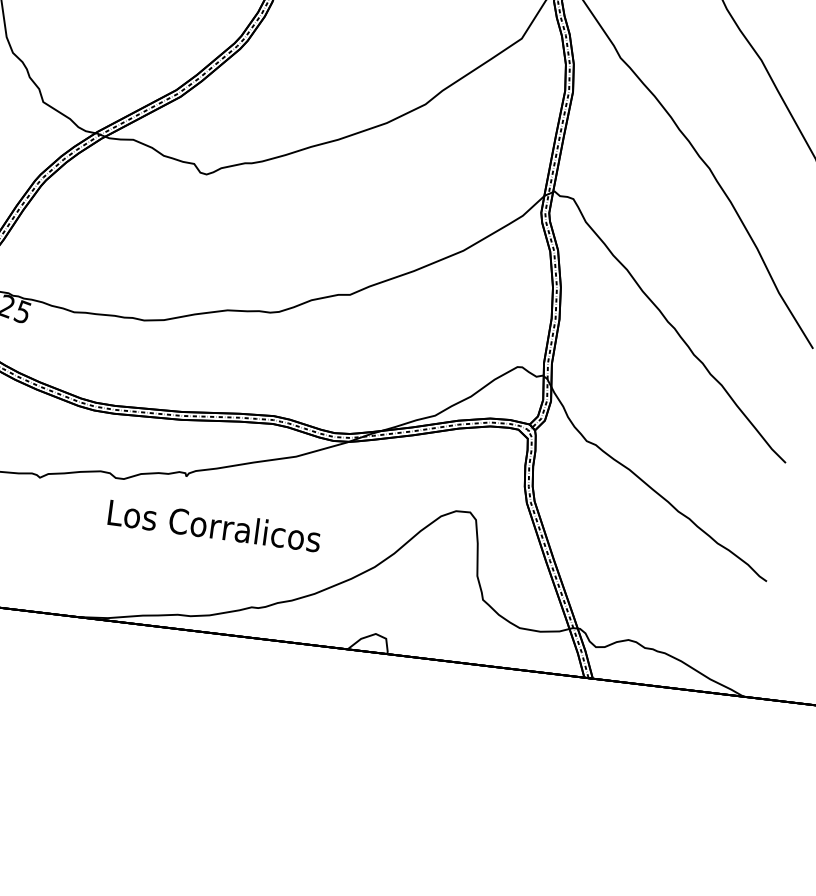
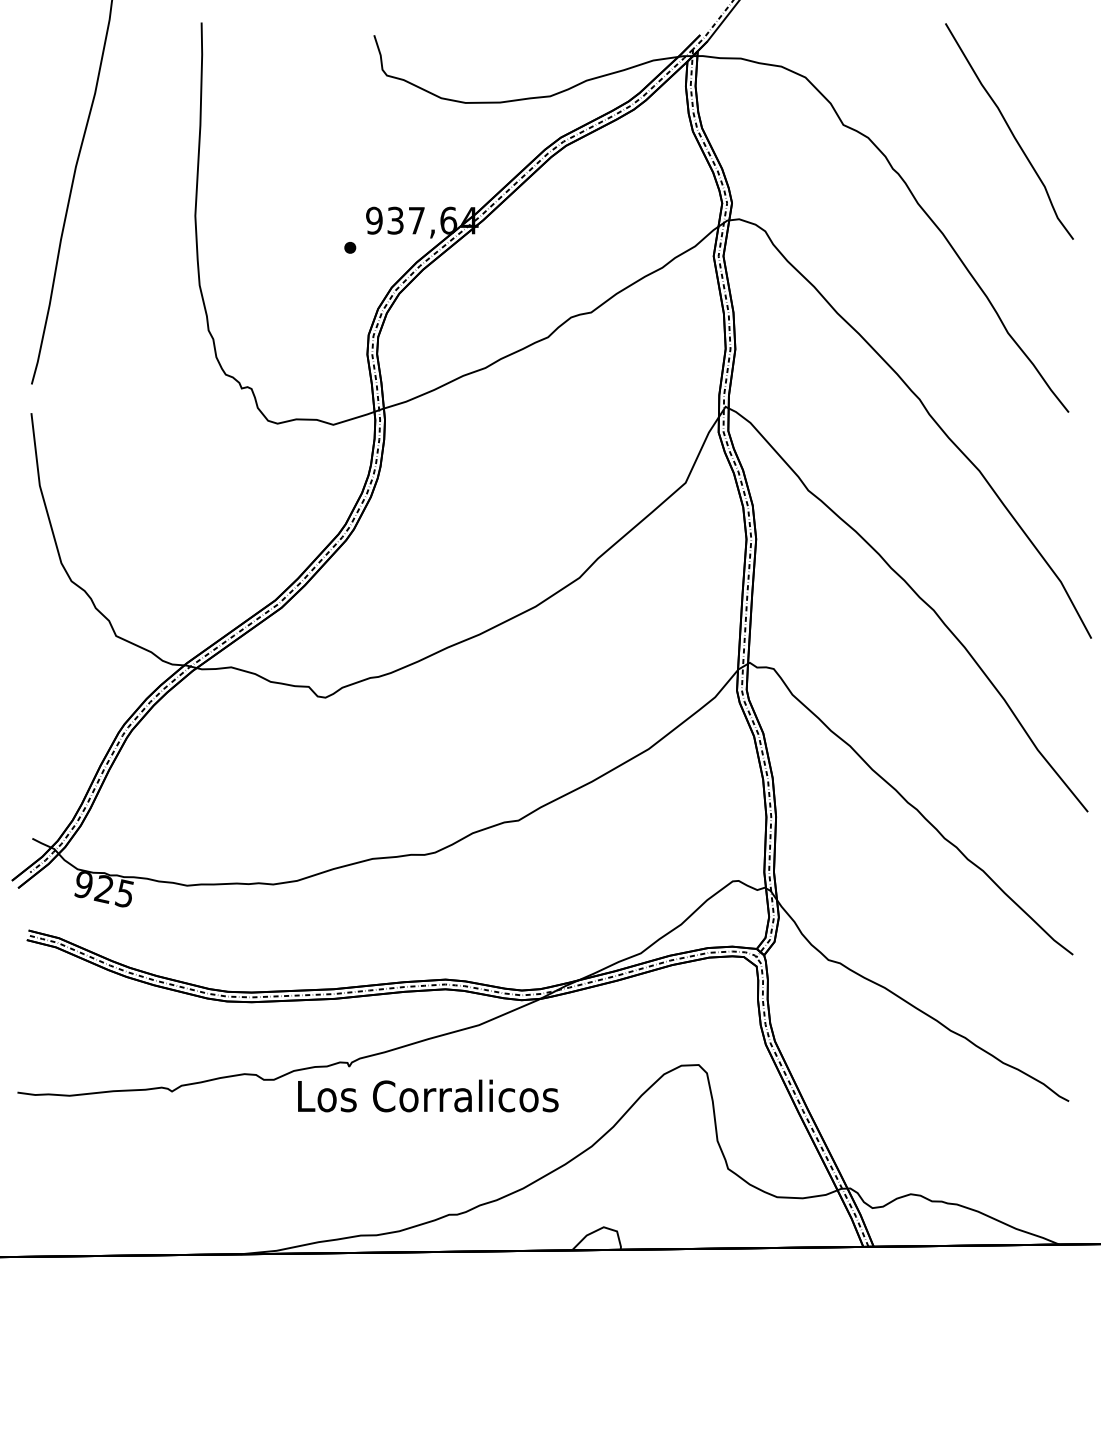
text: (214, 525) -> (428, 1095), moved

